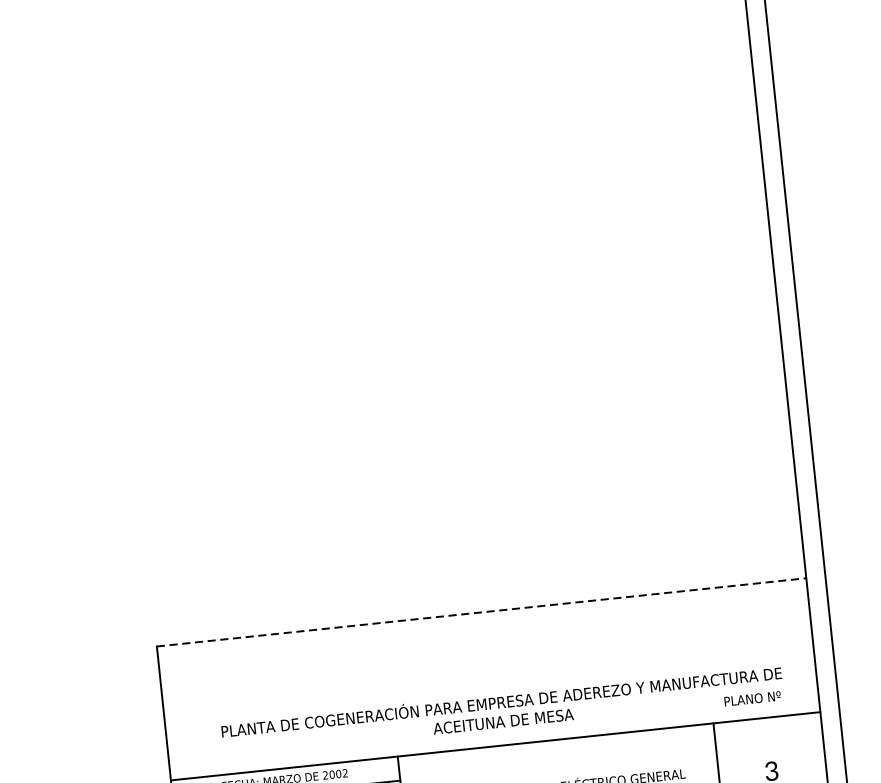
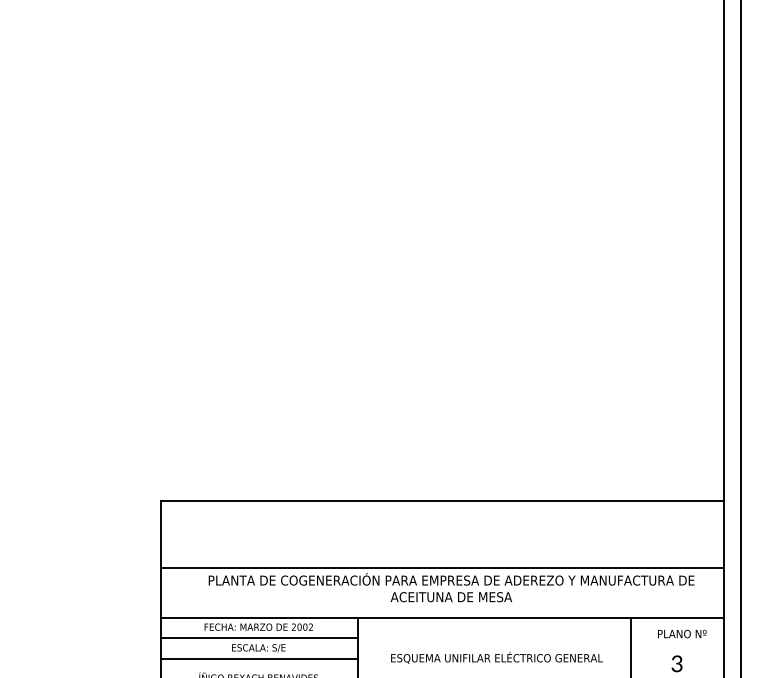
line: (481, 612) -> (442, 501), dashed -> solid
line: (489, 688) -> (442, 567), added
text: (752, 698) -> (682, 633), moved

